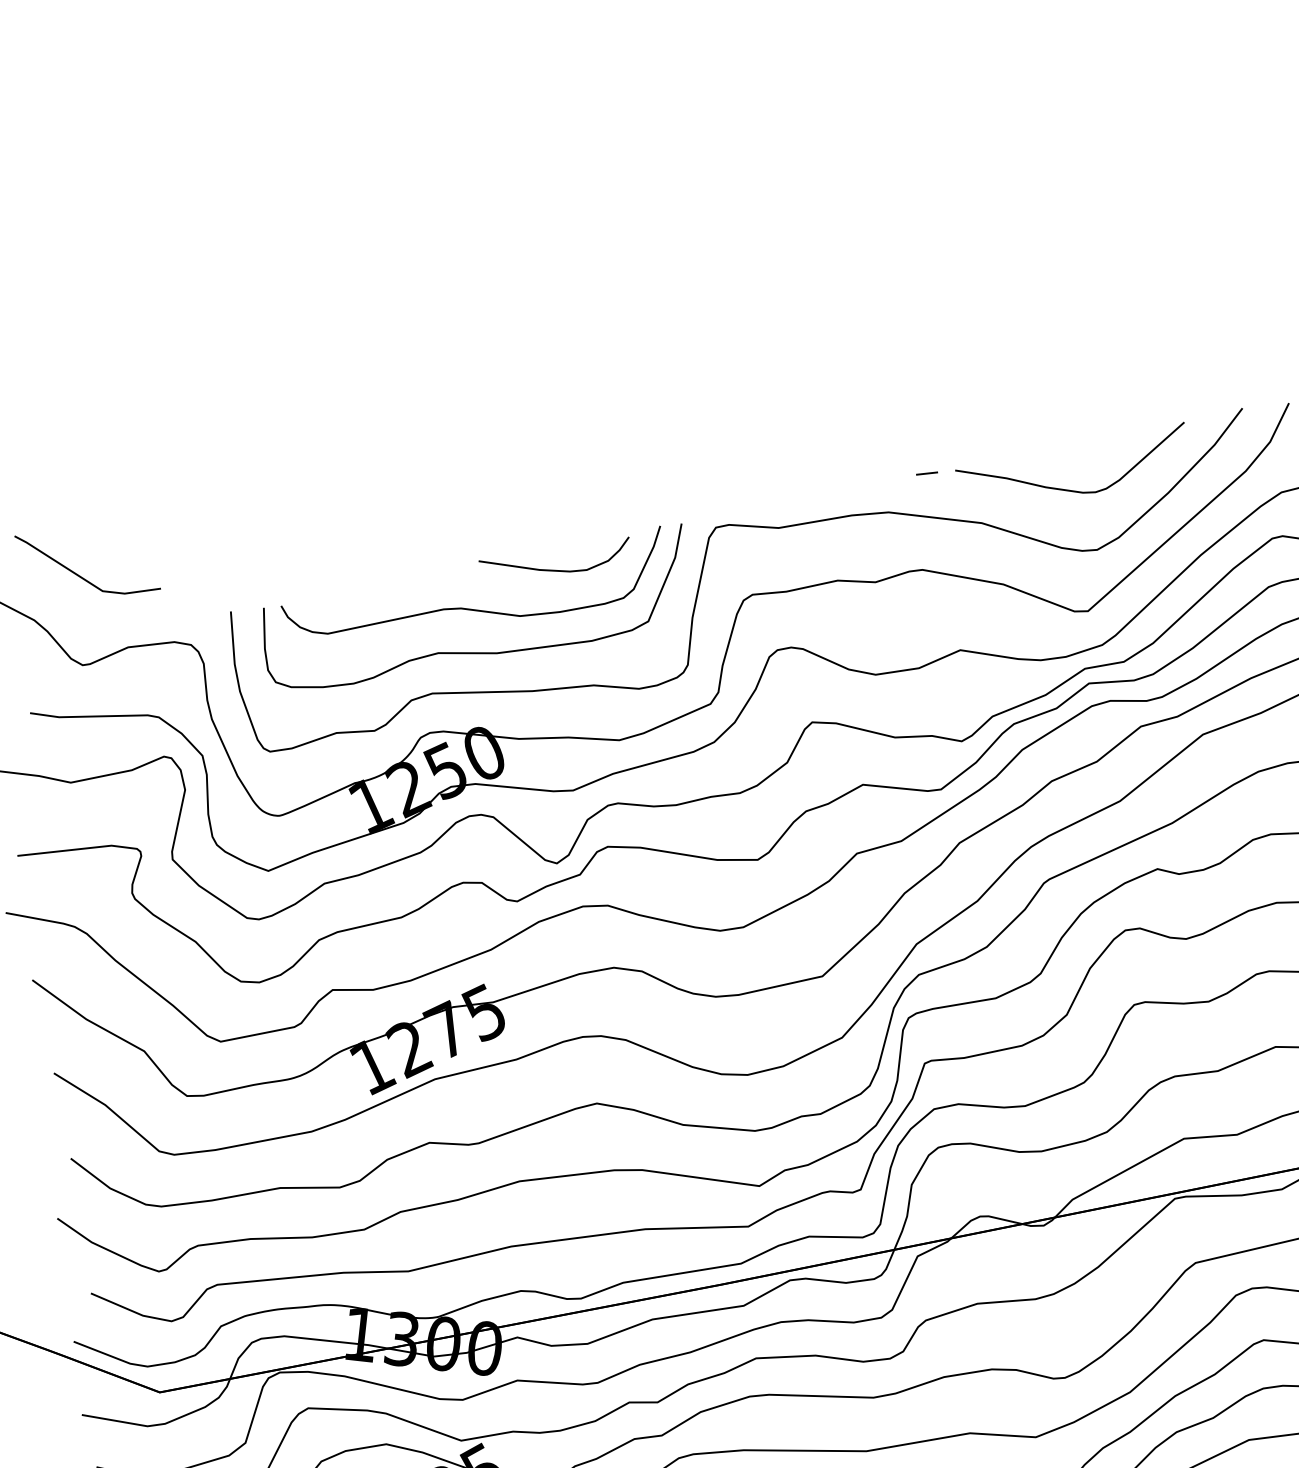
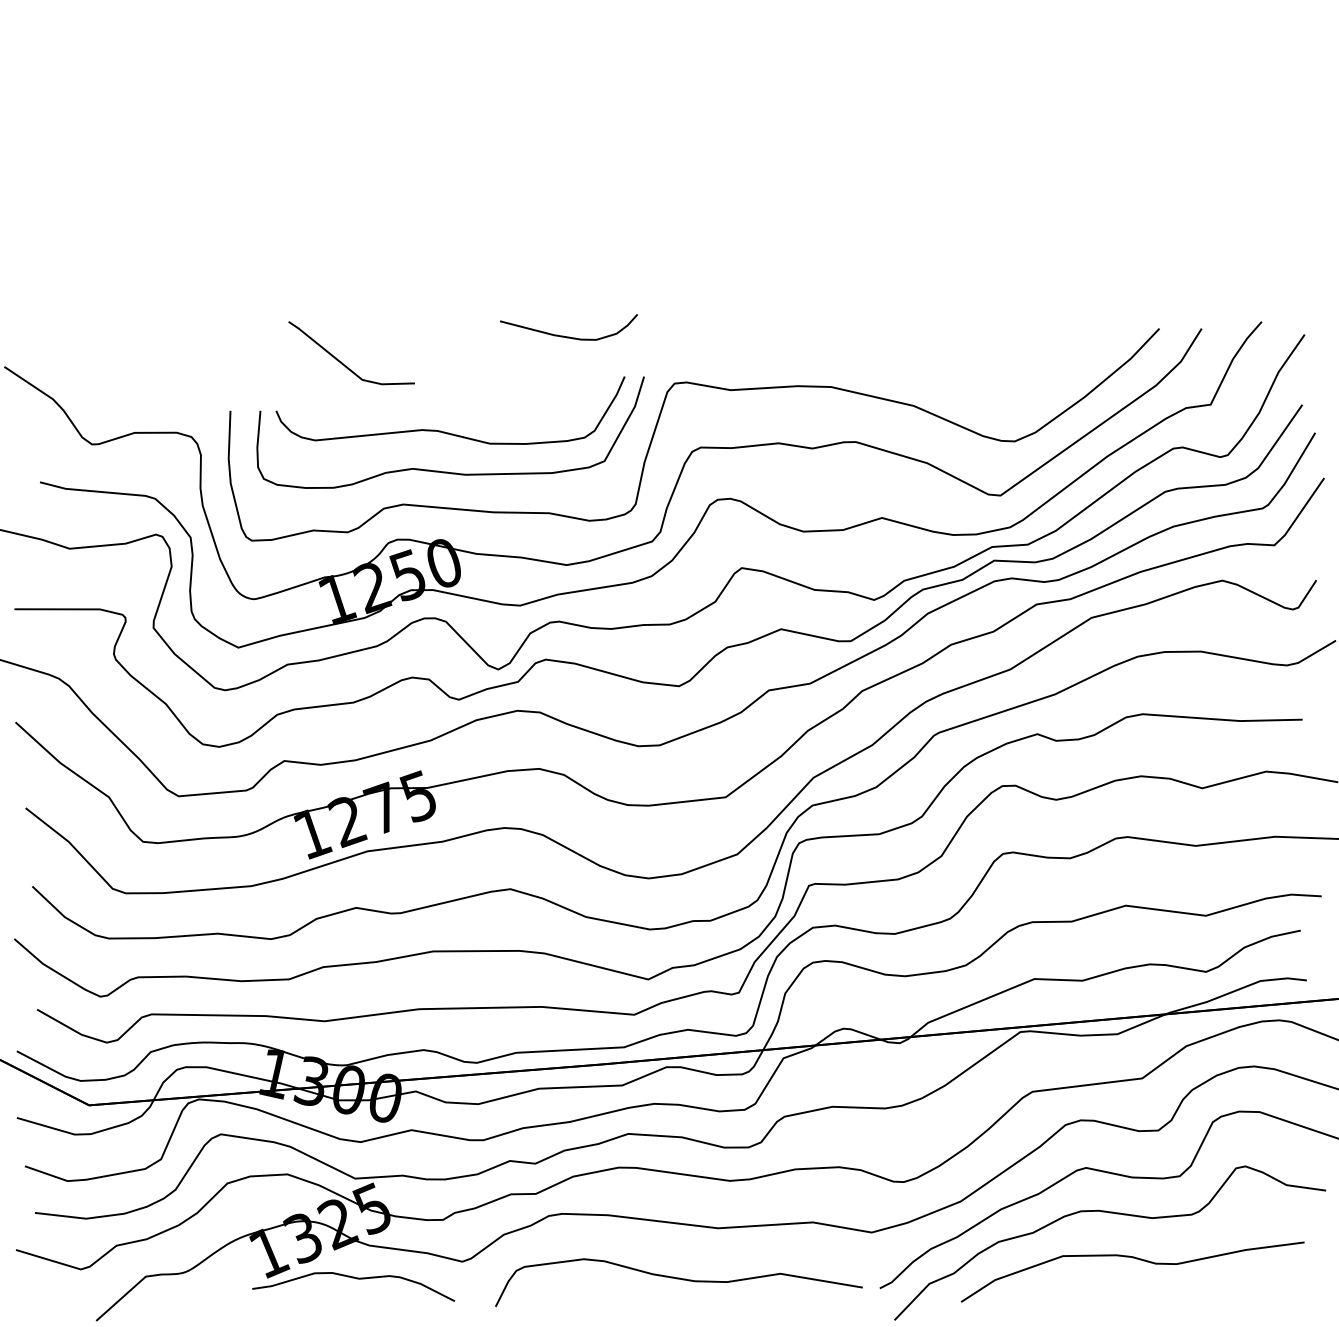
line: (926, 473) -> (869, 355), removed
curve: (1070, 489) -> (996, 384), removed
curve: (555, 569) -> (568, 336), moved
line: (78, 574) -> (342, 362), moved

